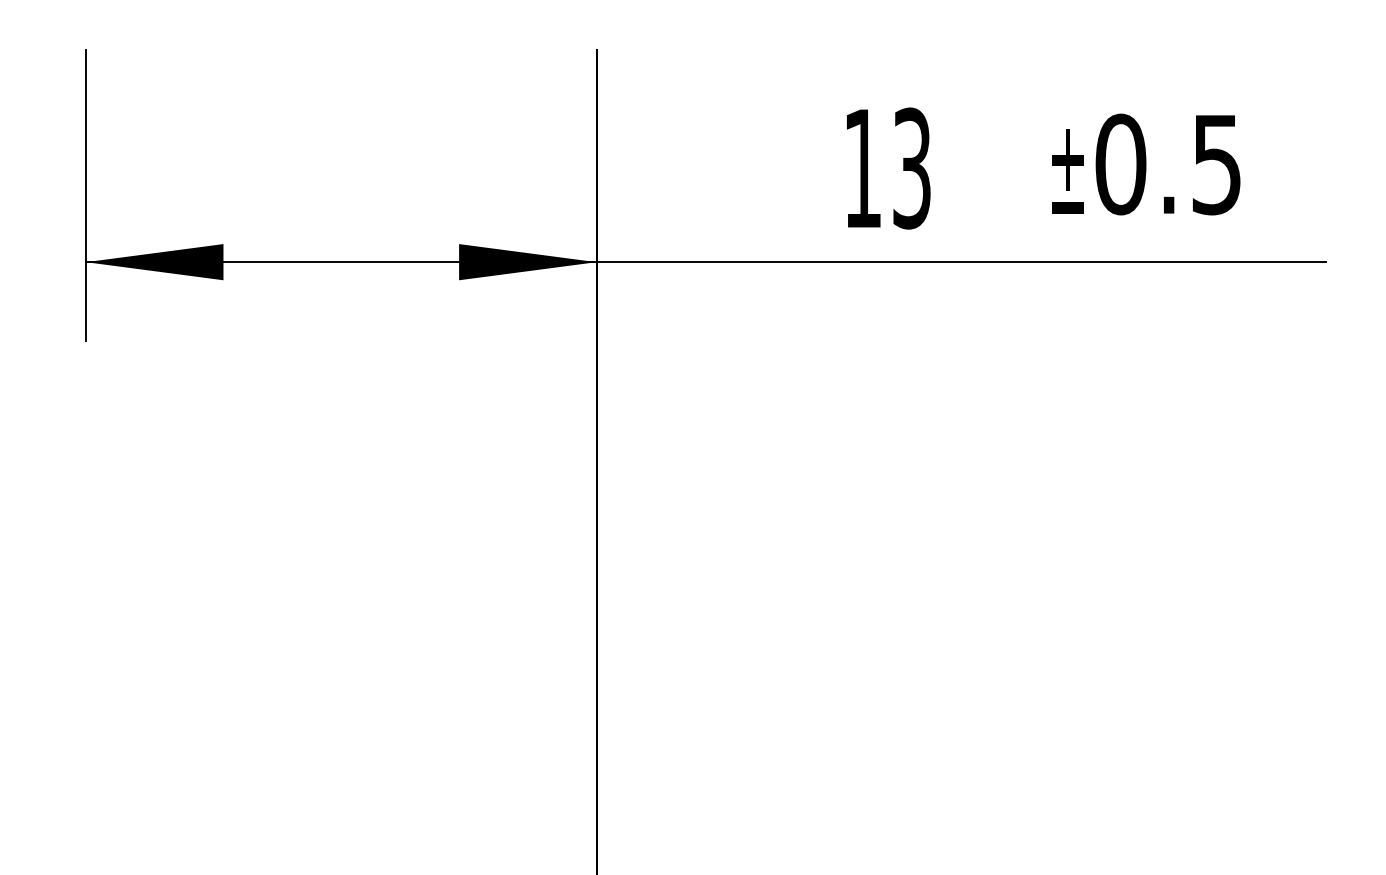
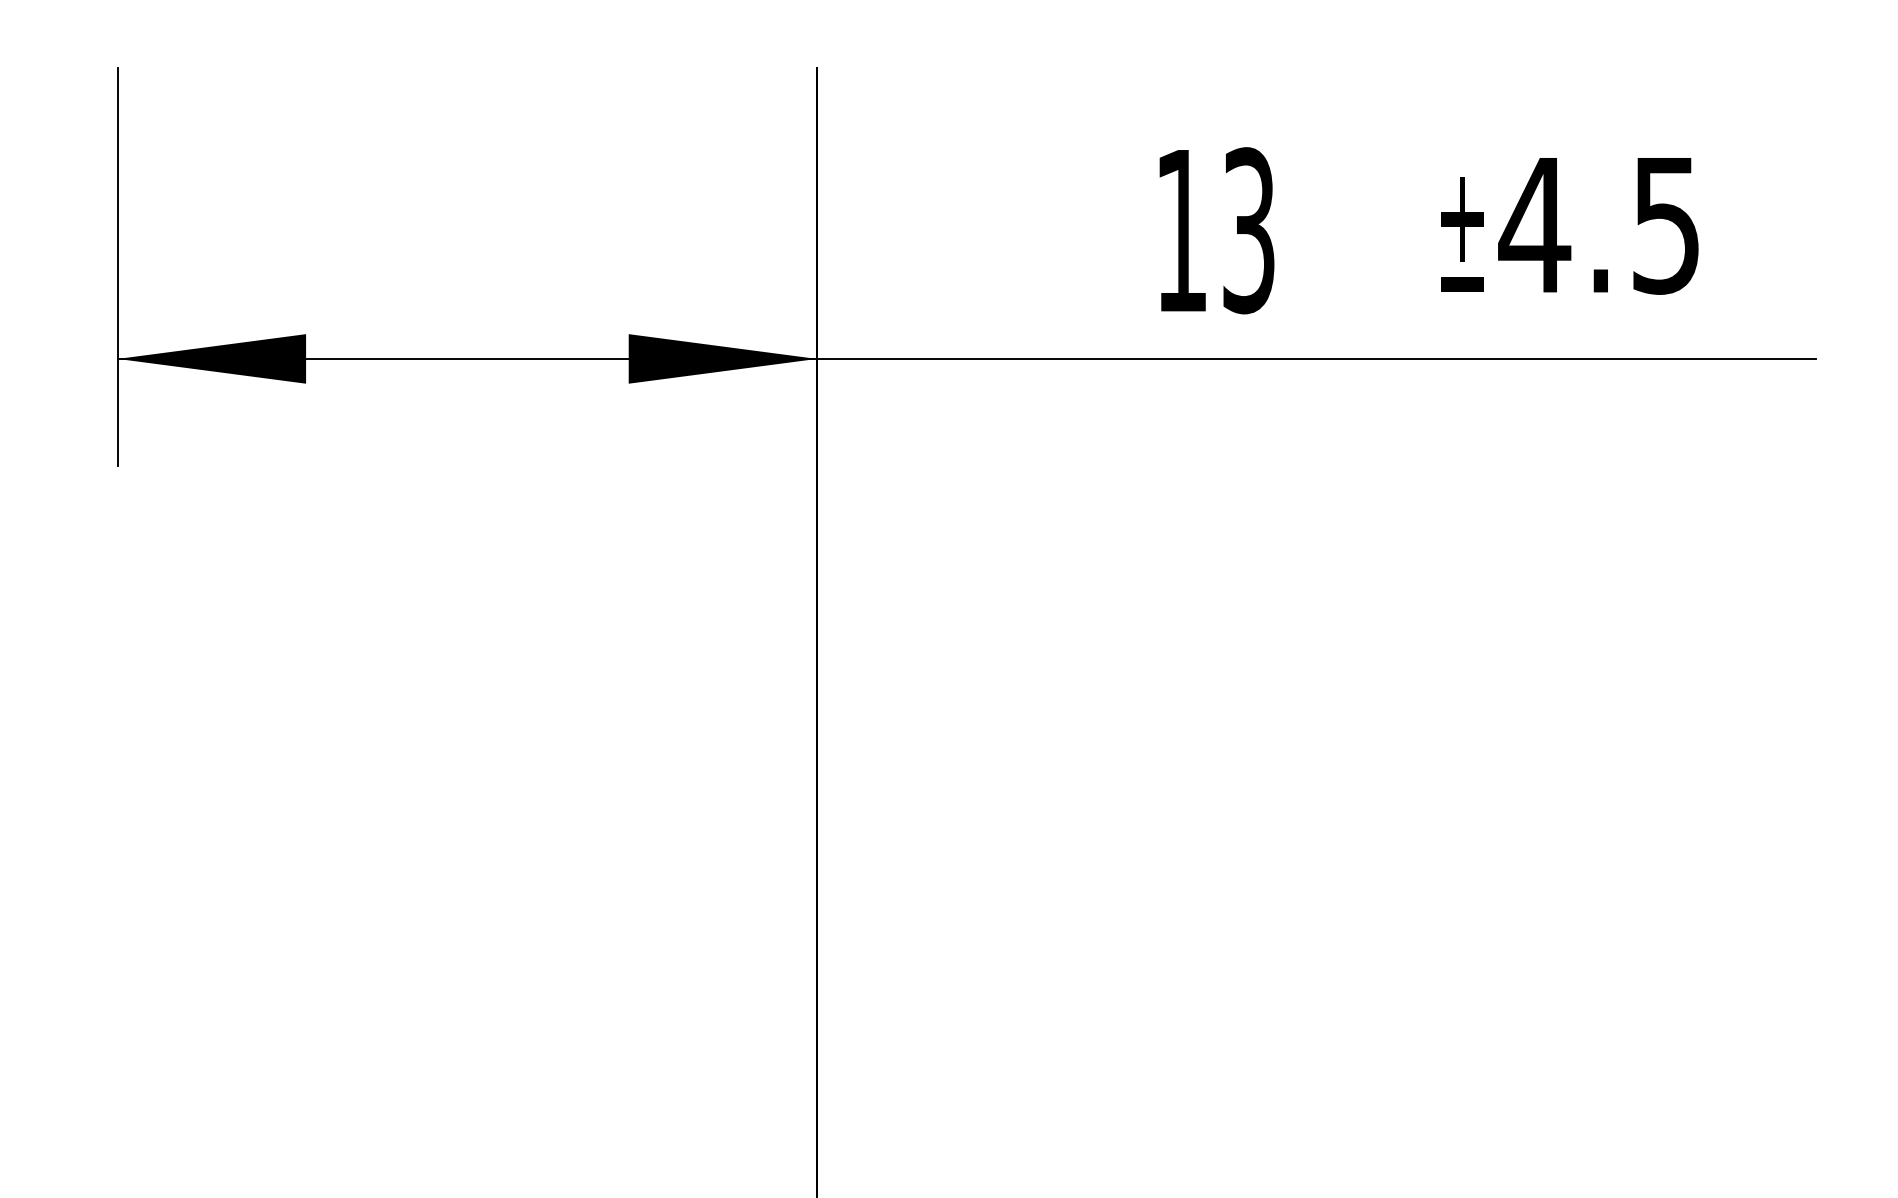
text: (1120, 164) -> (1534, 224), 0.5 -> 4.5

